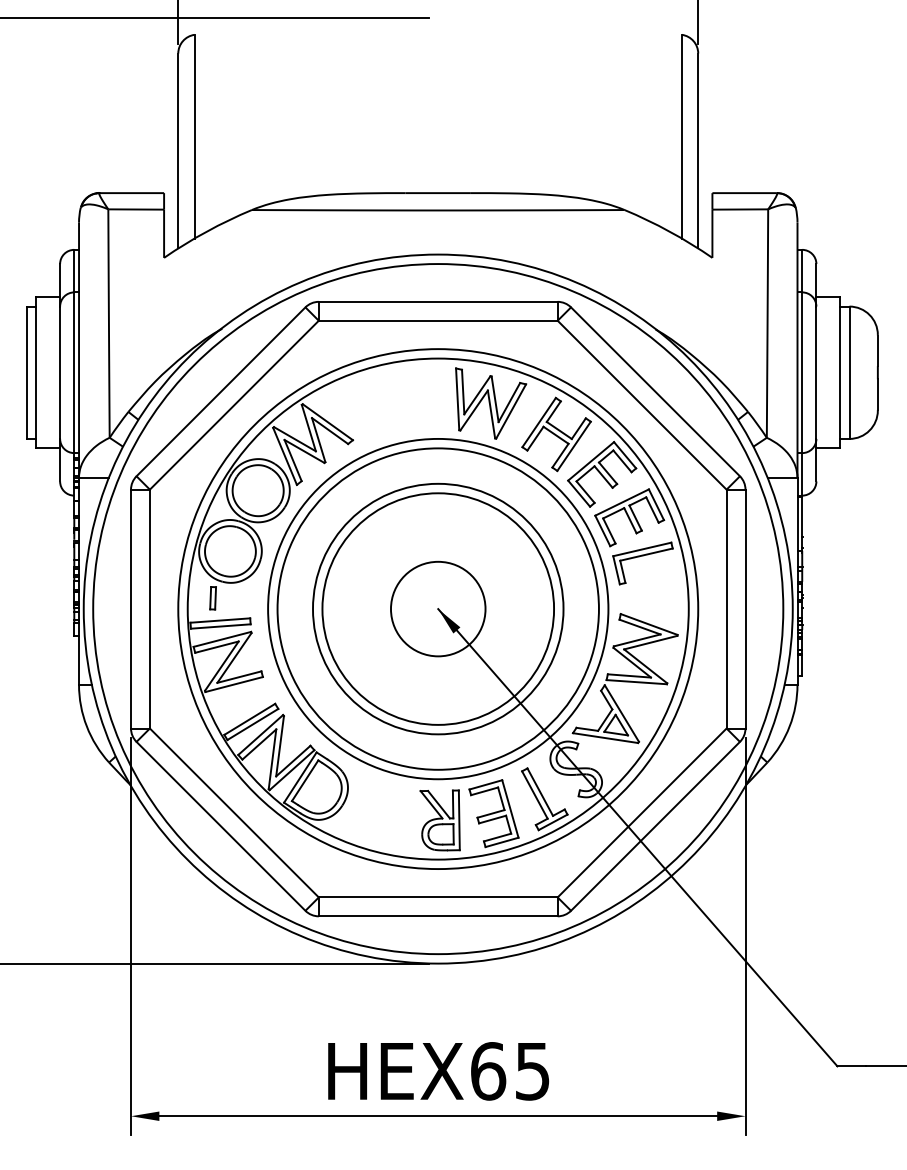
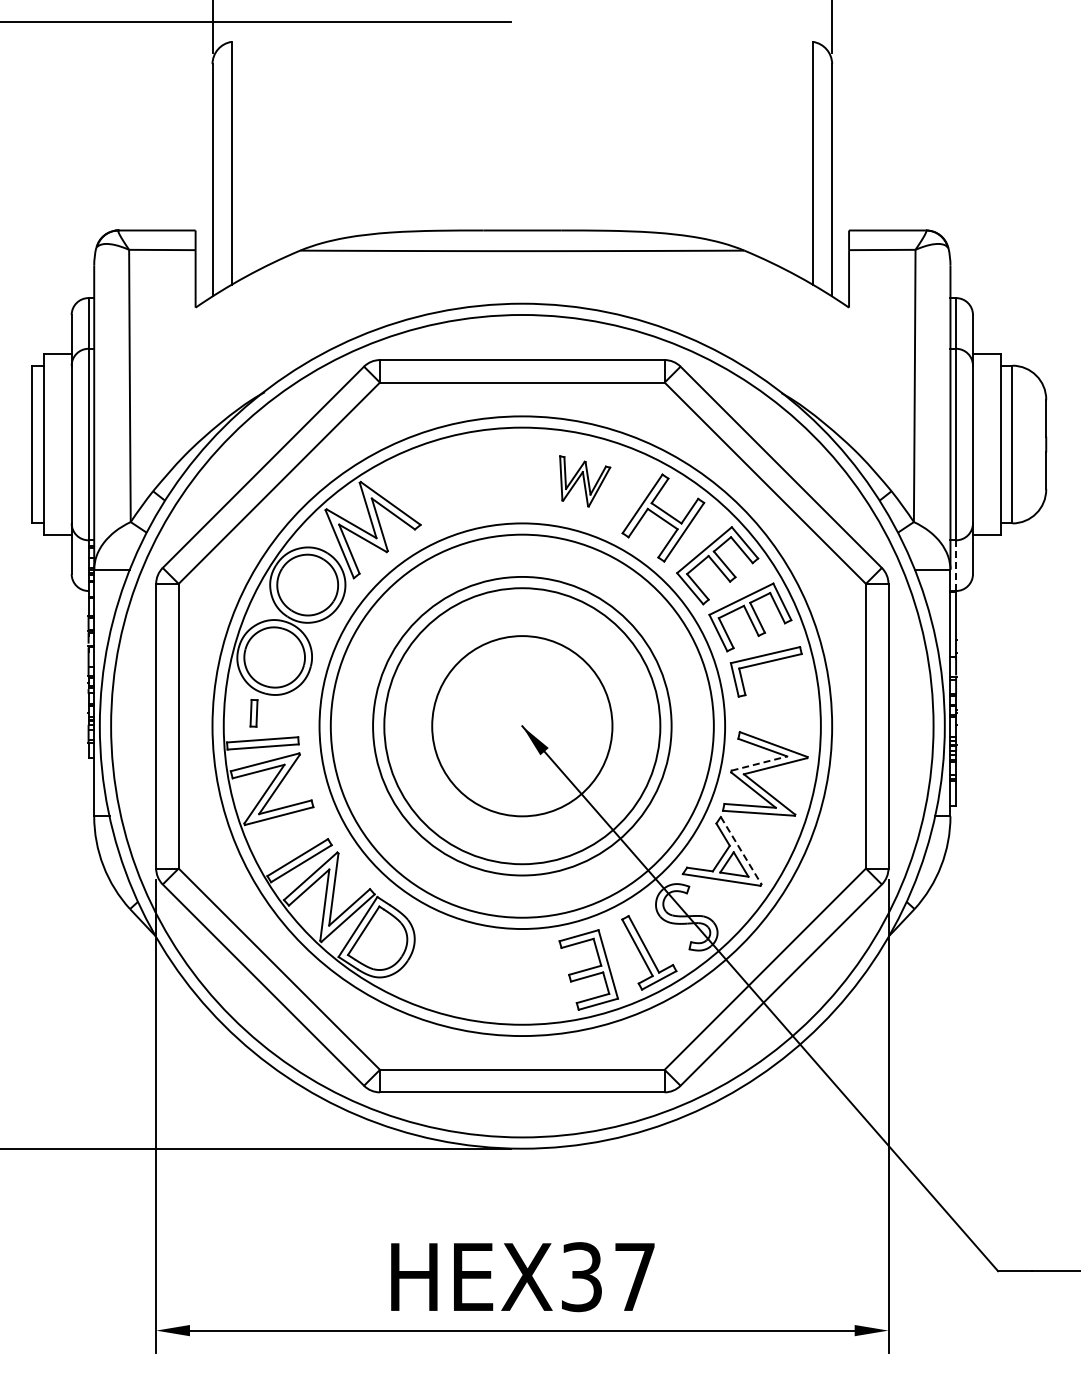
part: (490, 403) -> (584, 481), size x0.6
line: (802, 474) -> (956, 565), solid -> dashed
circle: (438, 608) -> (522, 725), size x1.6
line: (637, 640) -> (759, 763), solid -> dashed
line: (622, 714) -> (741, 851), solid -> dashed
part: (440, 819) -> (524, 977), removed
text: (509, 1071) -> (607, 1277), HEX65 -> HEX37

